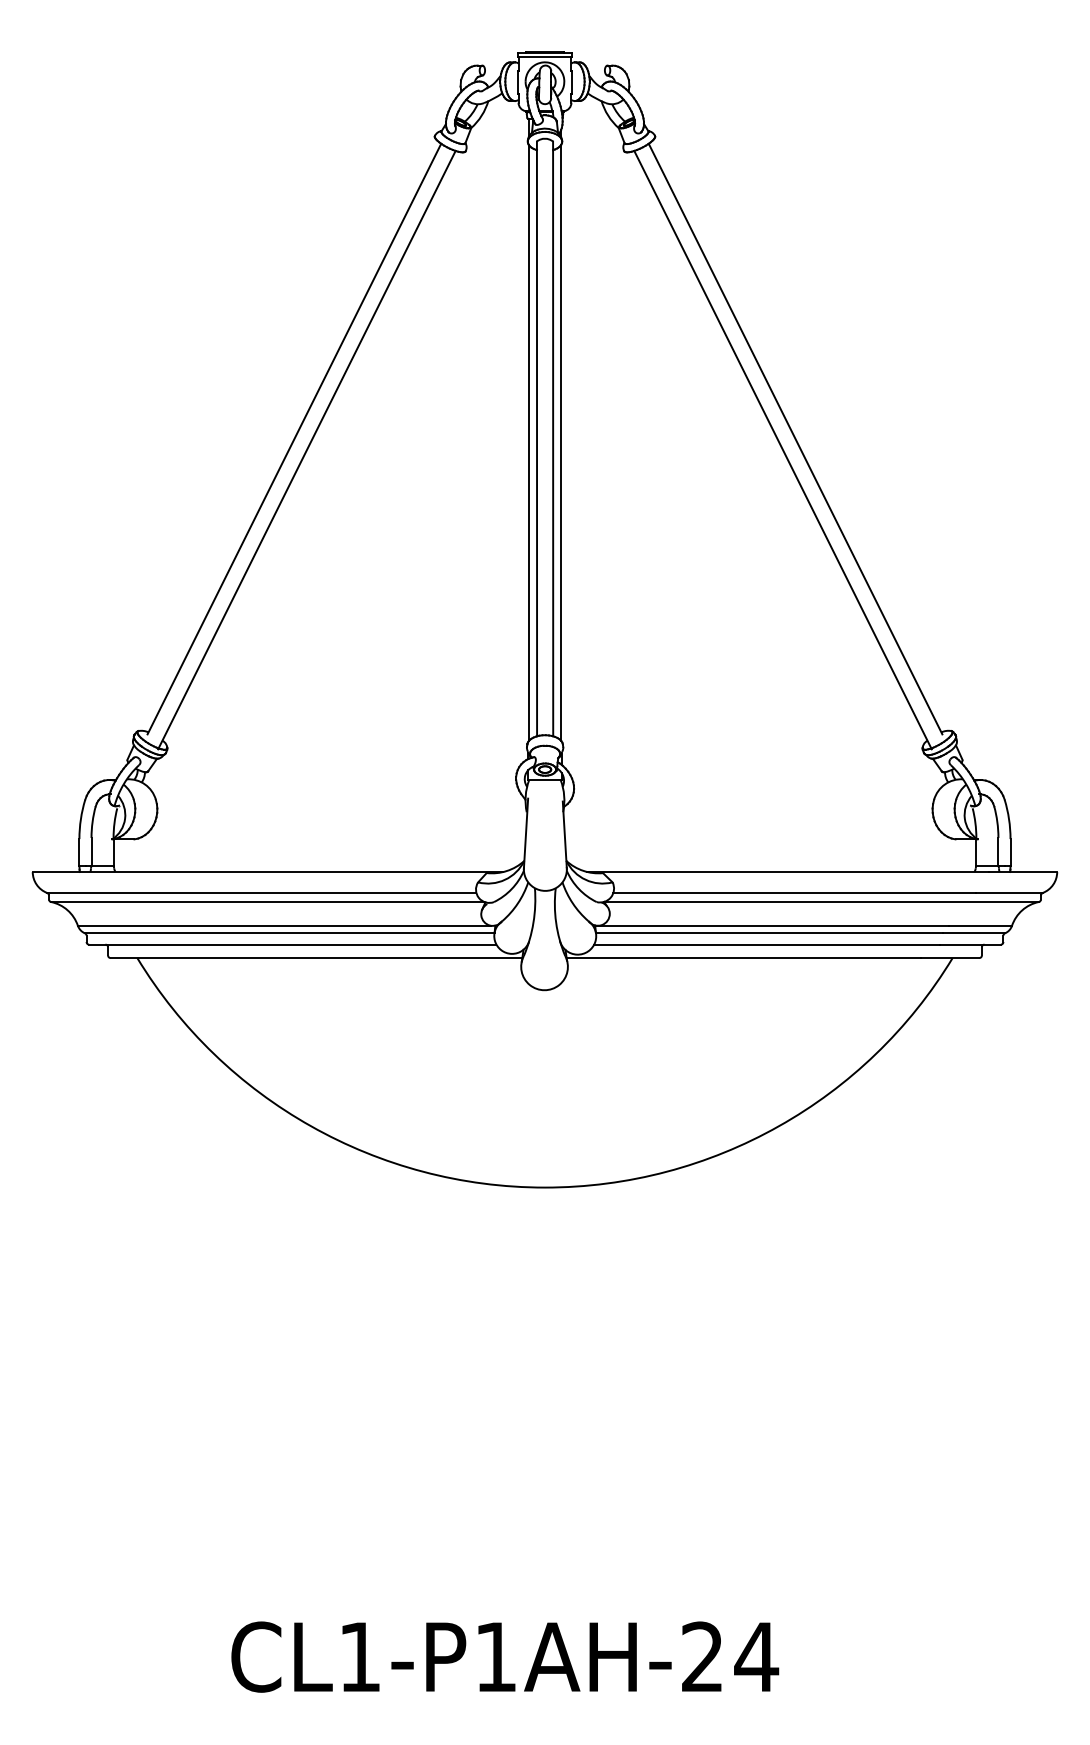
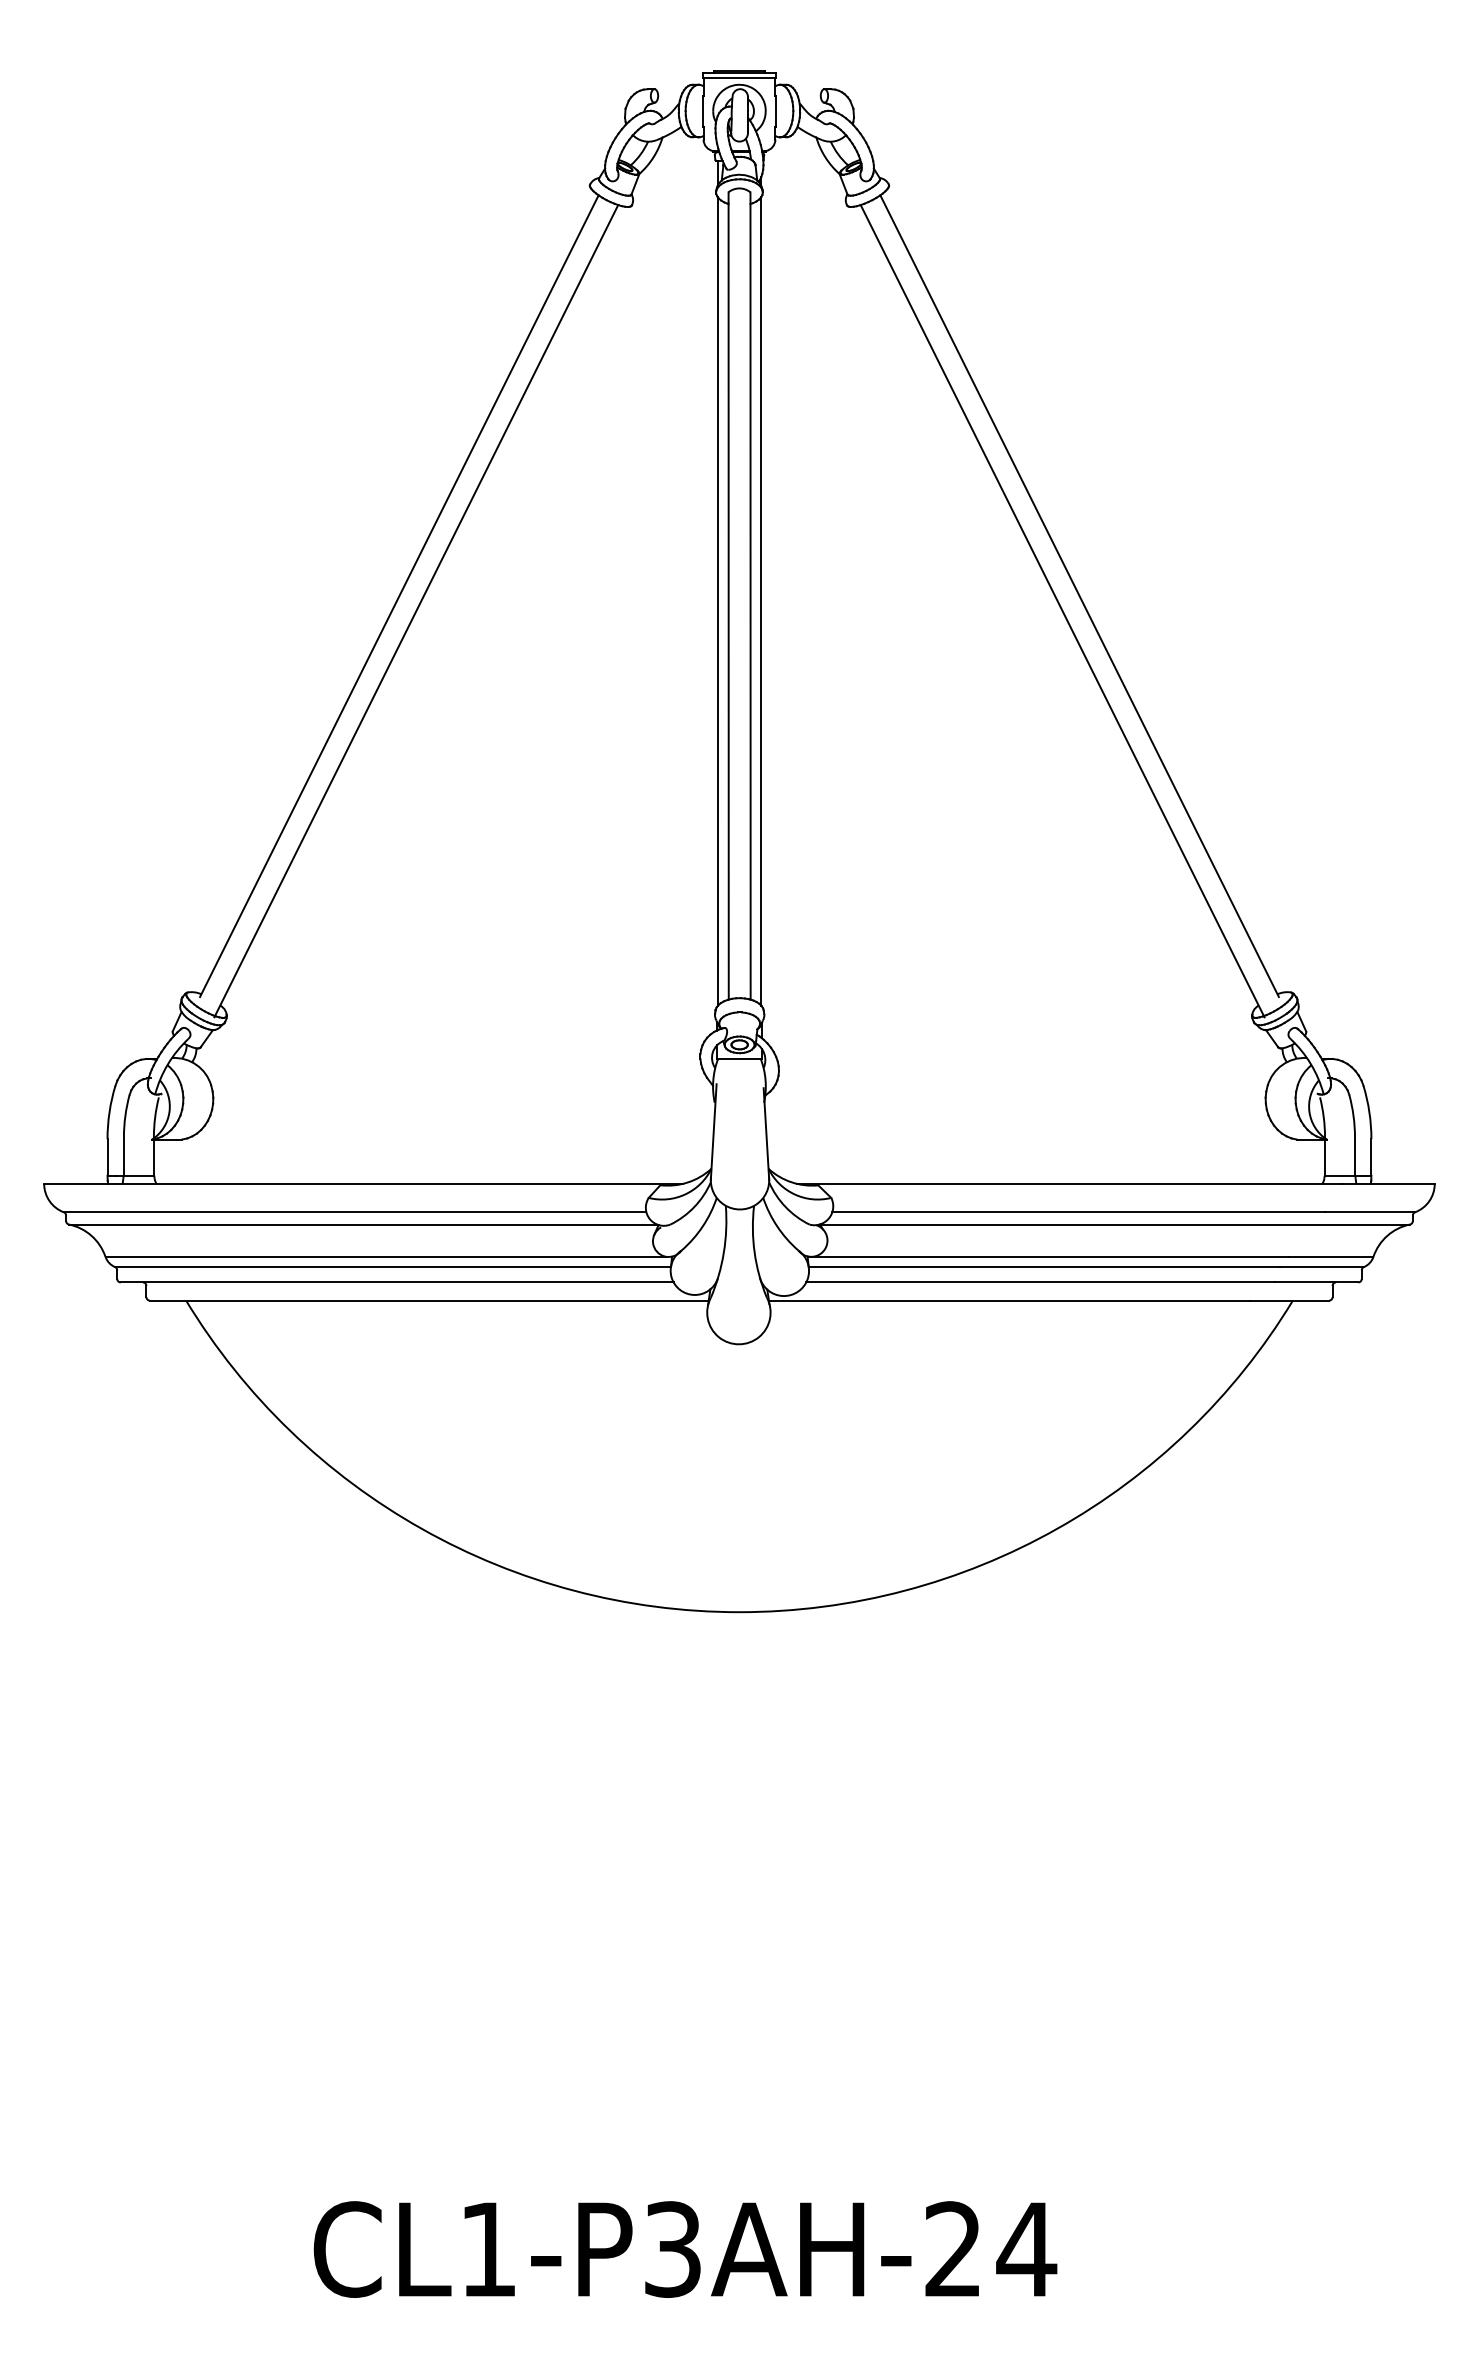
text: (495, 1657) -> (672, 2249), CL1-P1AH-24 -> CL1-P3AH-24

